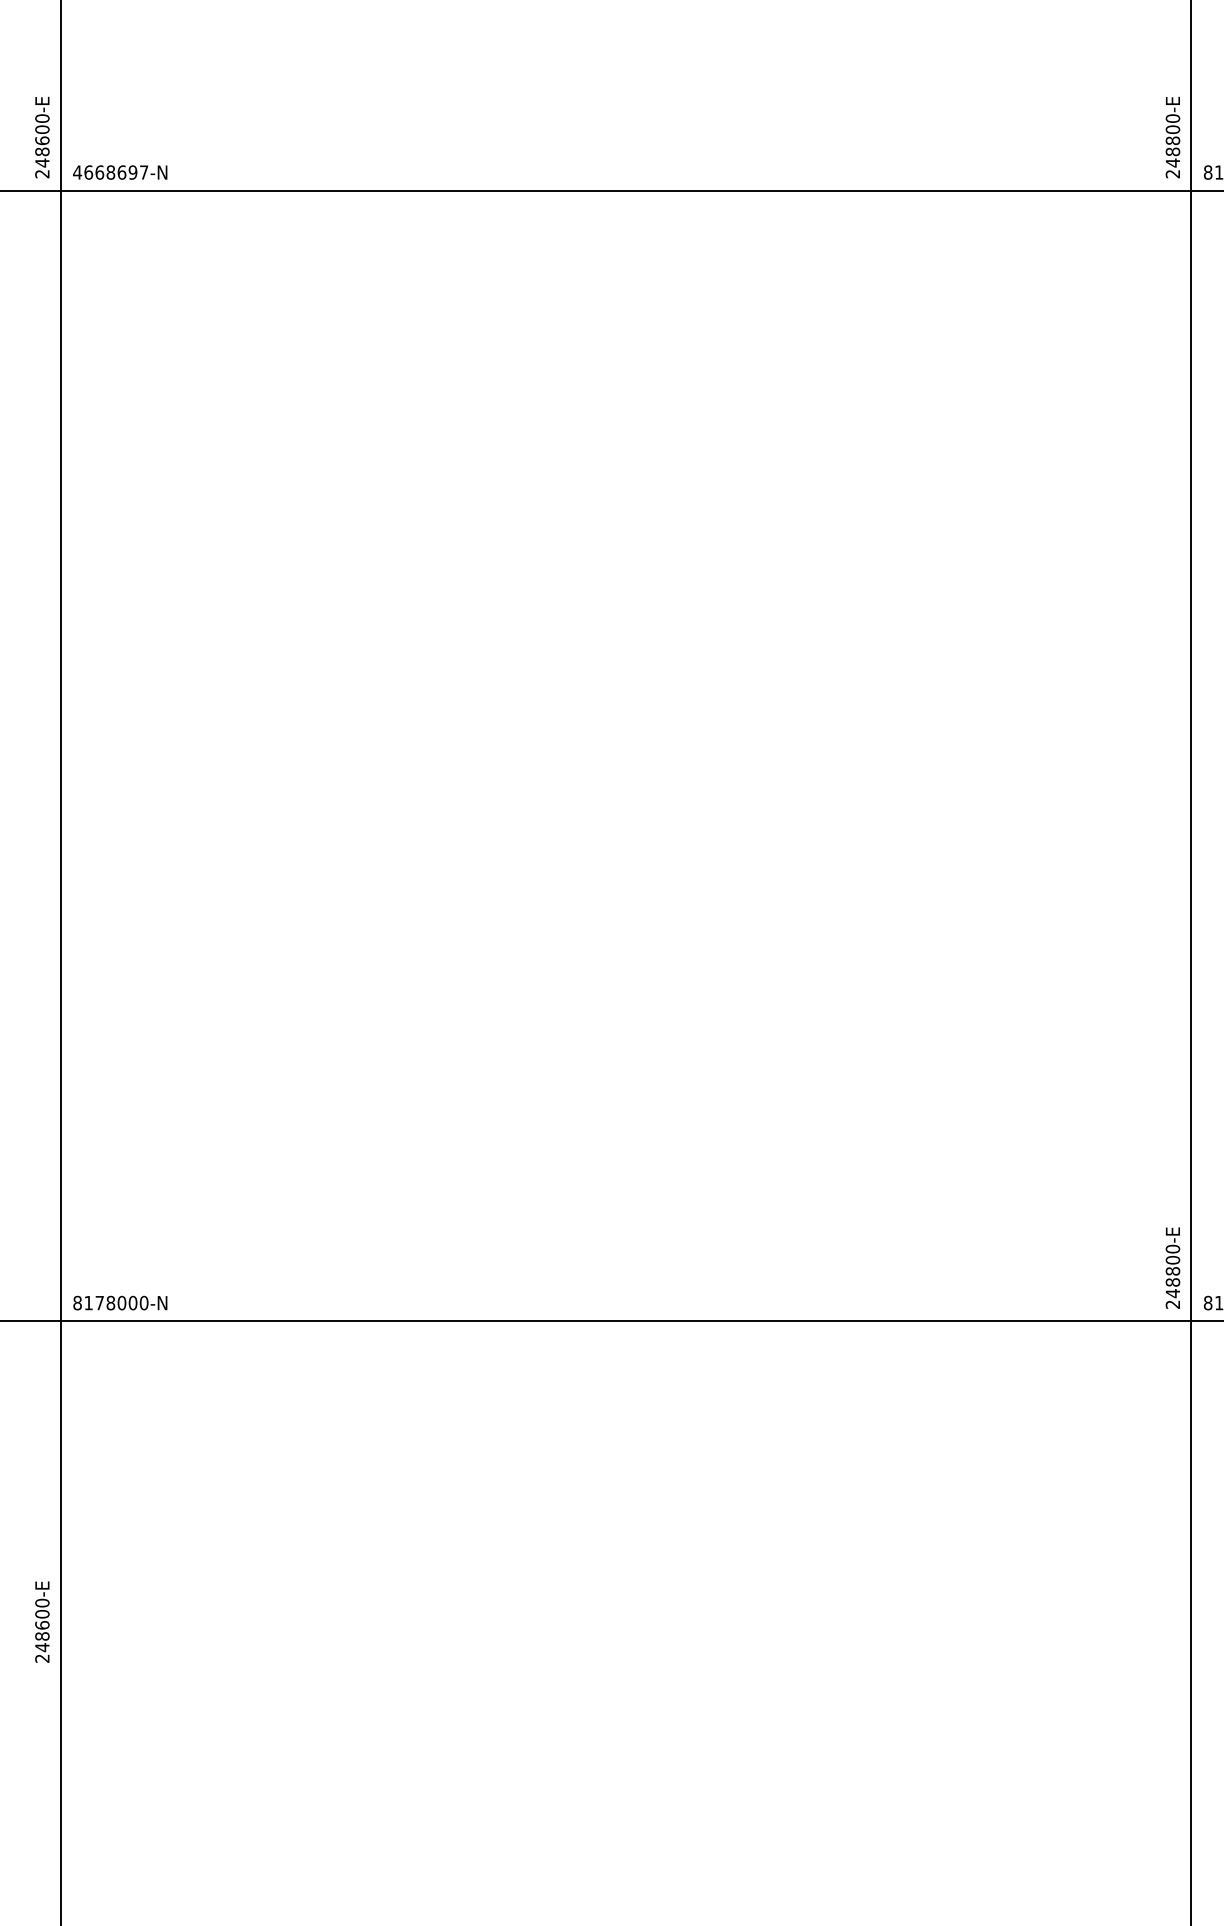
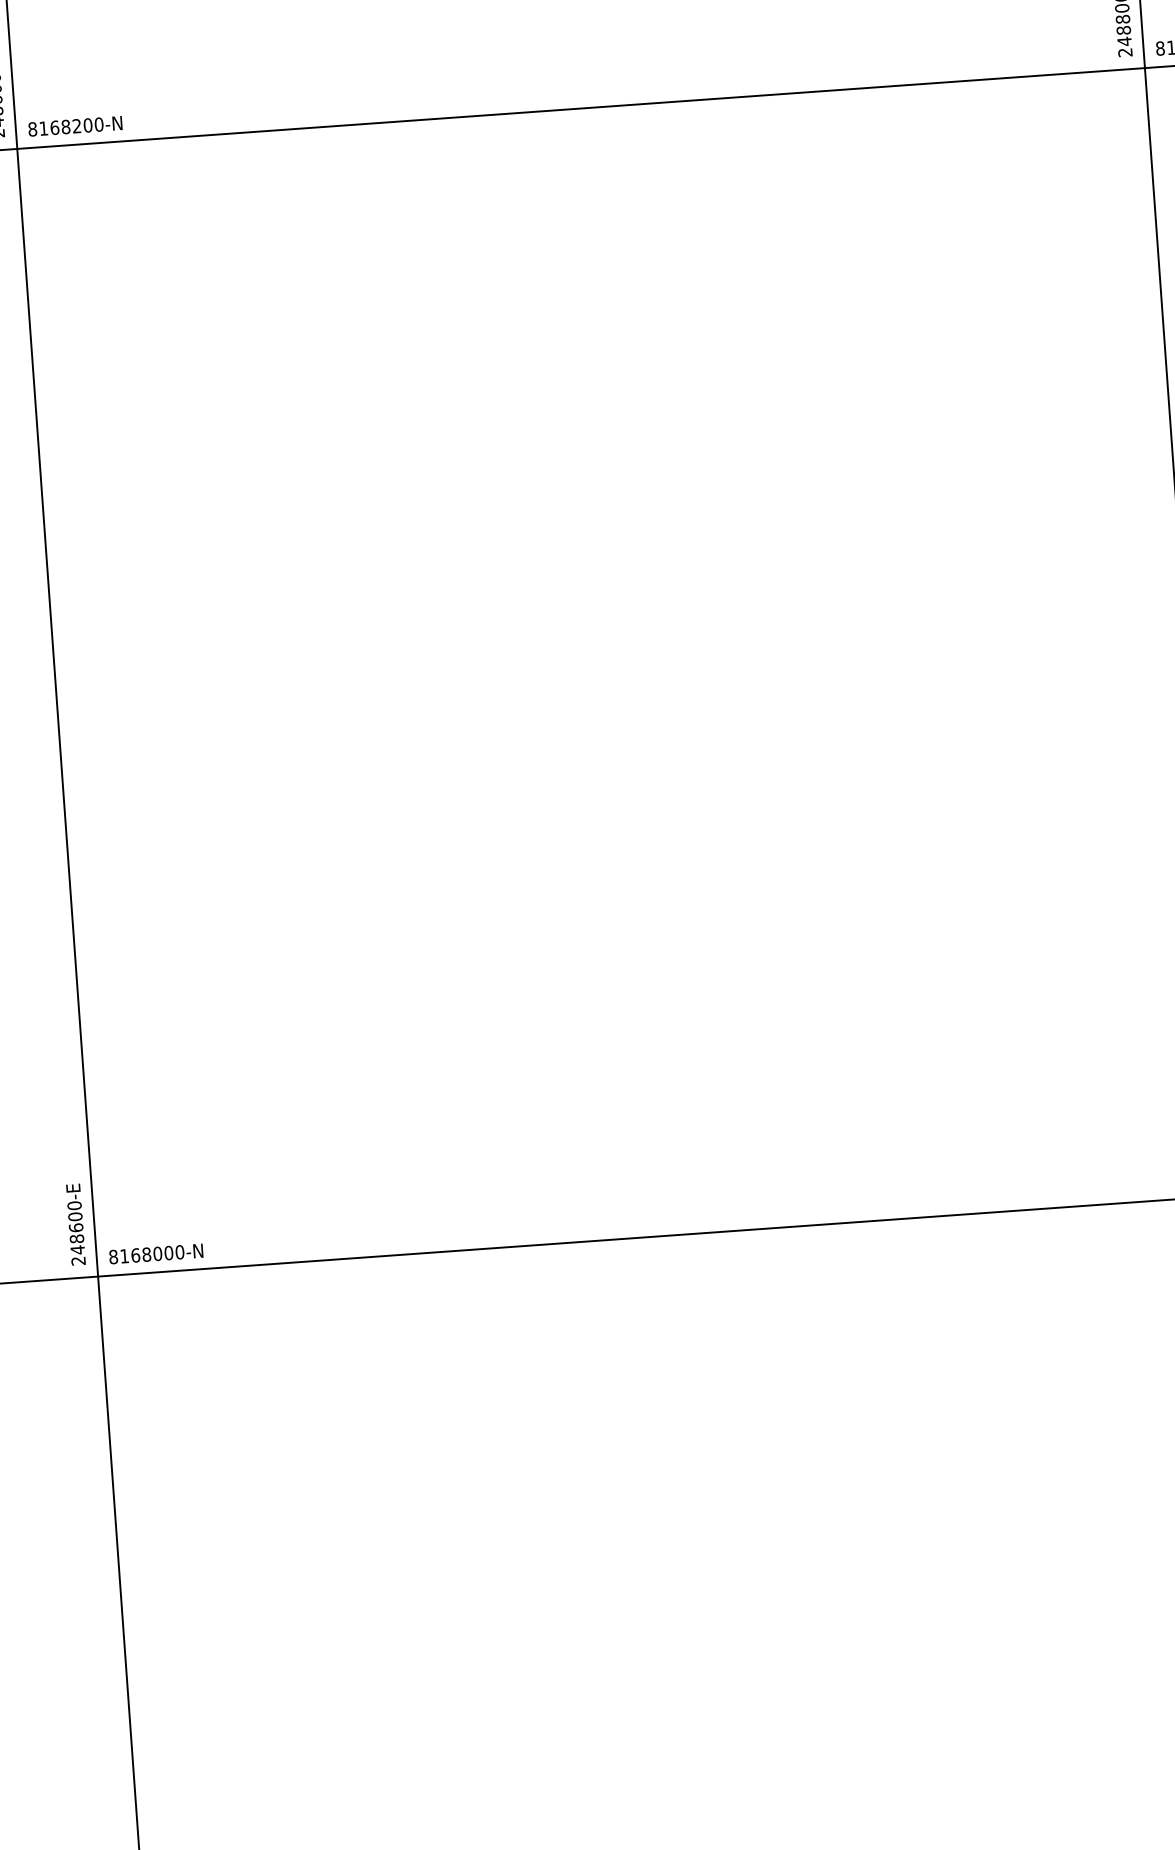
text: (110, 172) -> (65, 126), 4668697-N -> 8168200-N
text: (99, 1302) -> (135, 1254), 8178000-N -> 8168000-N
text: (42, 1621) -> (76, 1224), moved

